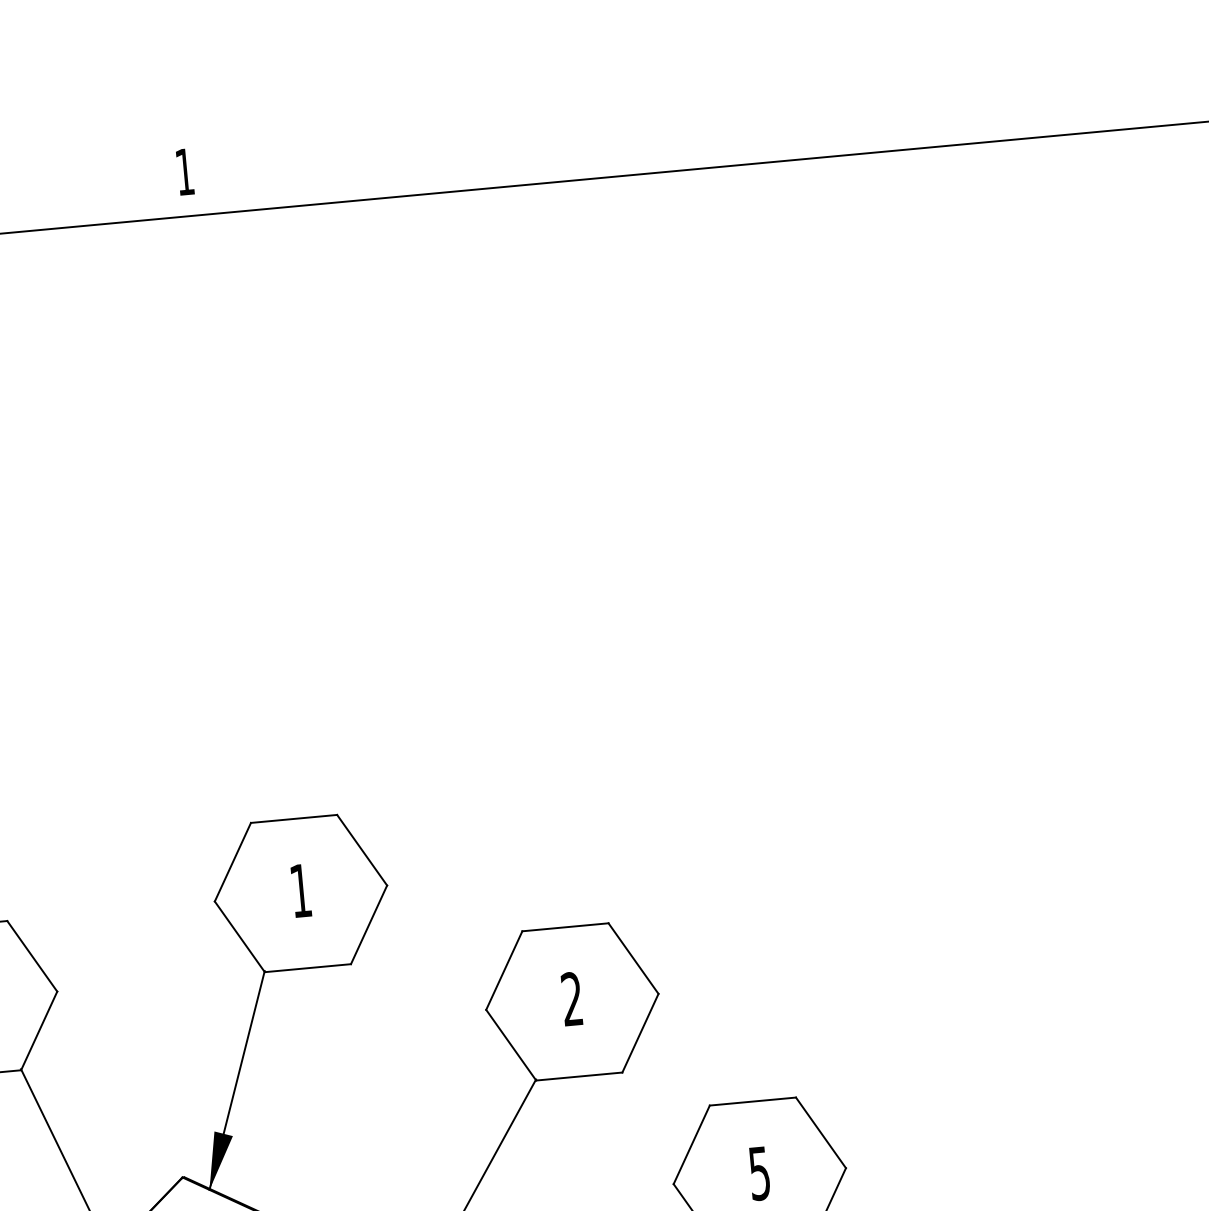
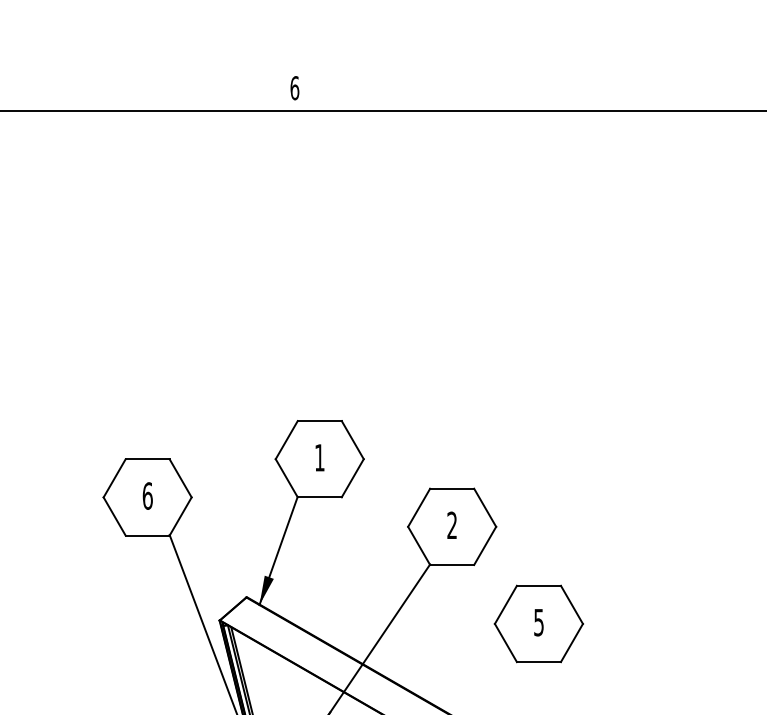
text: (184, 172) -> (294, 88), 1 -> 6

